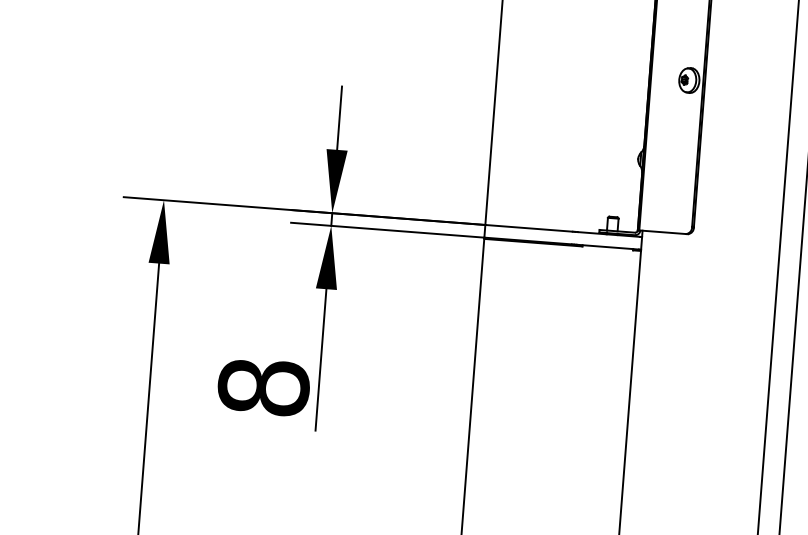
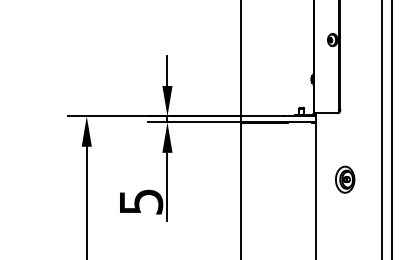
part: (693, 373) -> (345, 179), added
text: (264, 386) -> (141, 201), 8 -> 5

